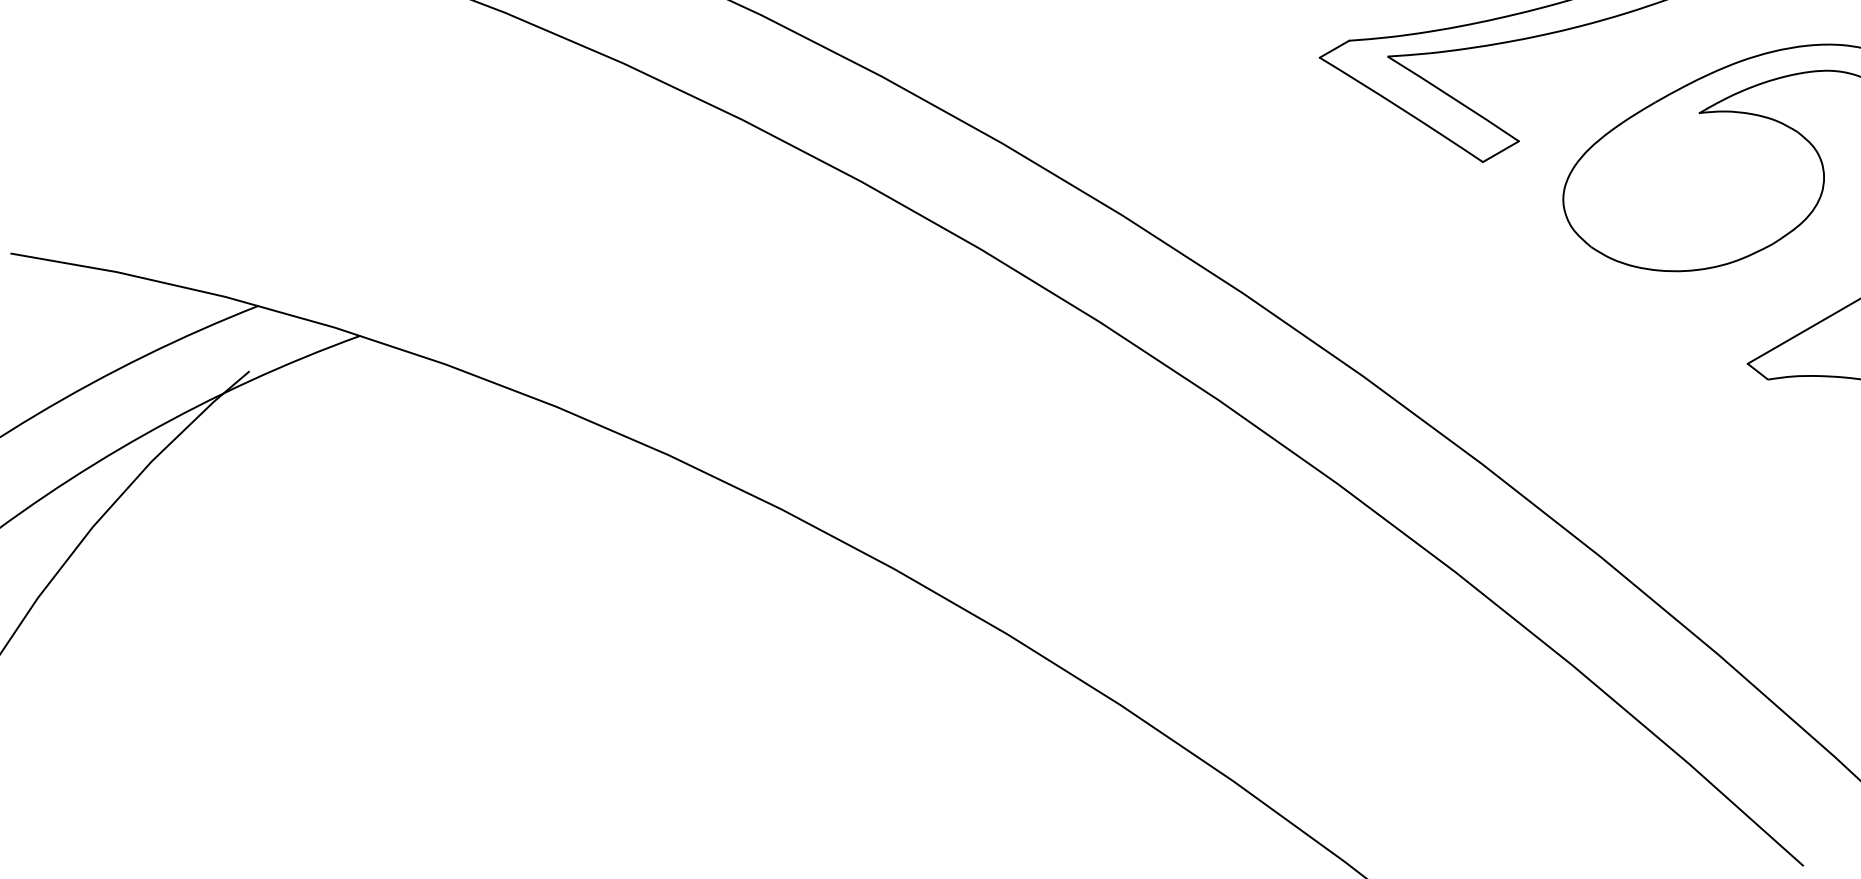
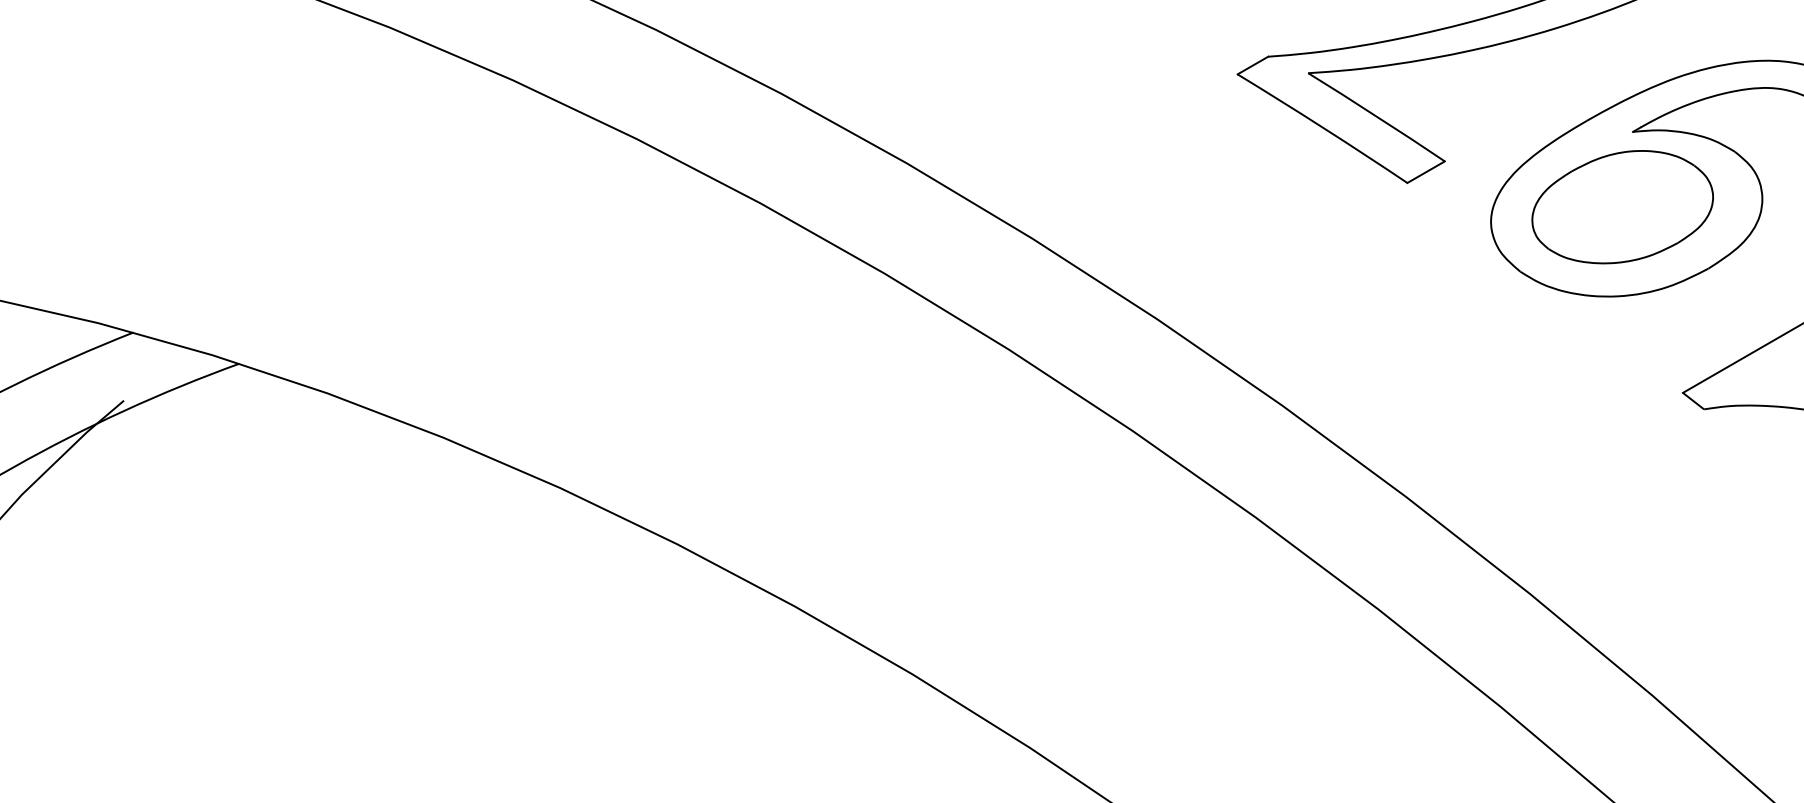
part: (1689, 185) -> (1622, 207), added

